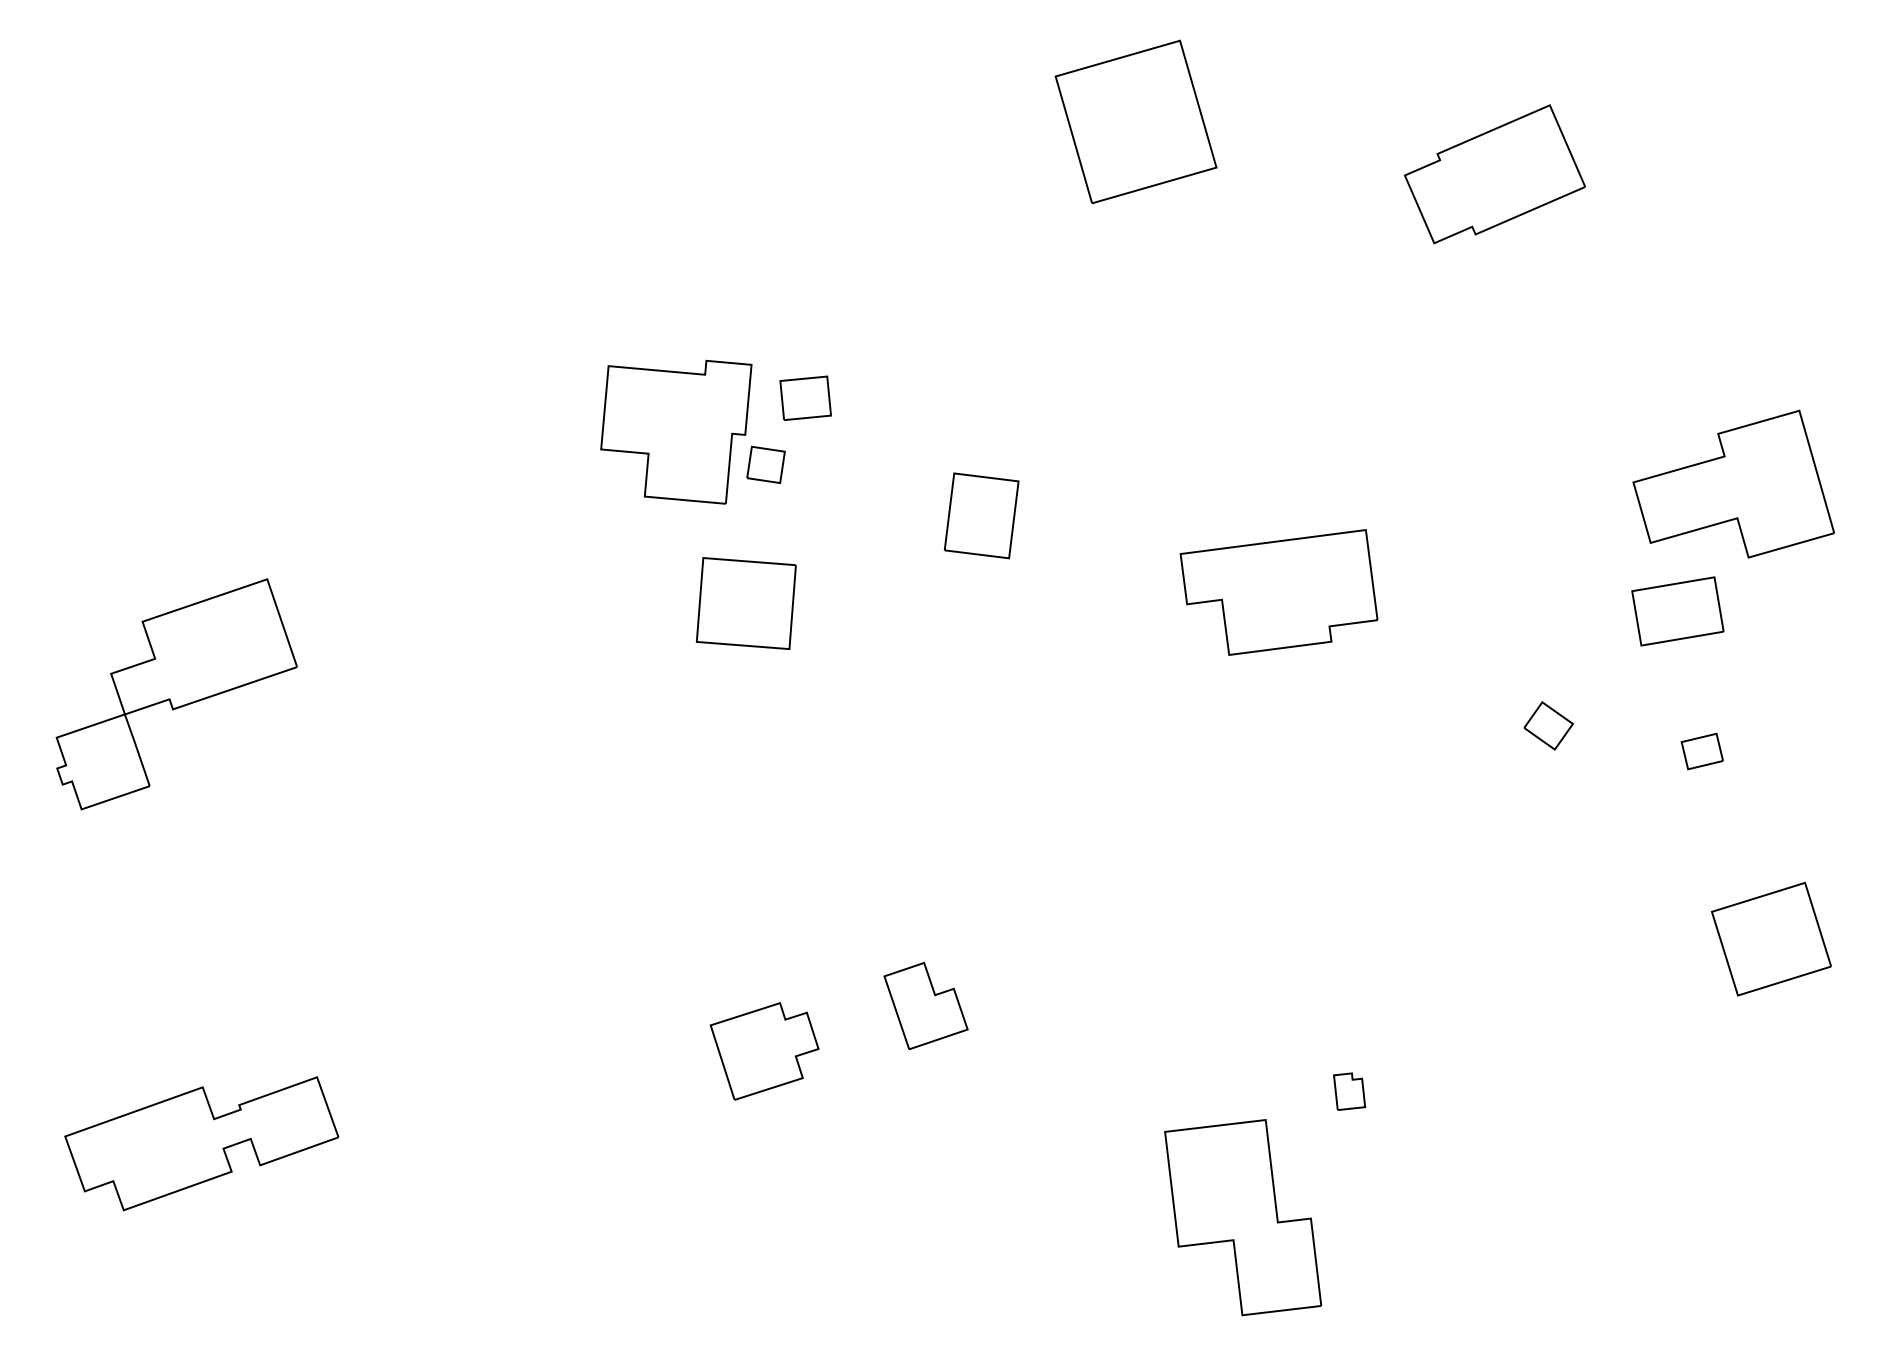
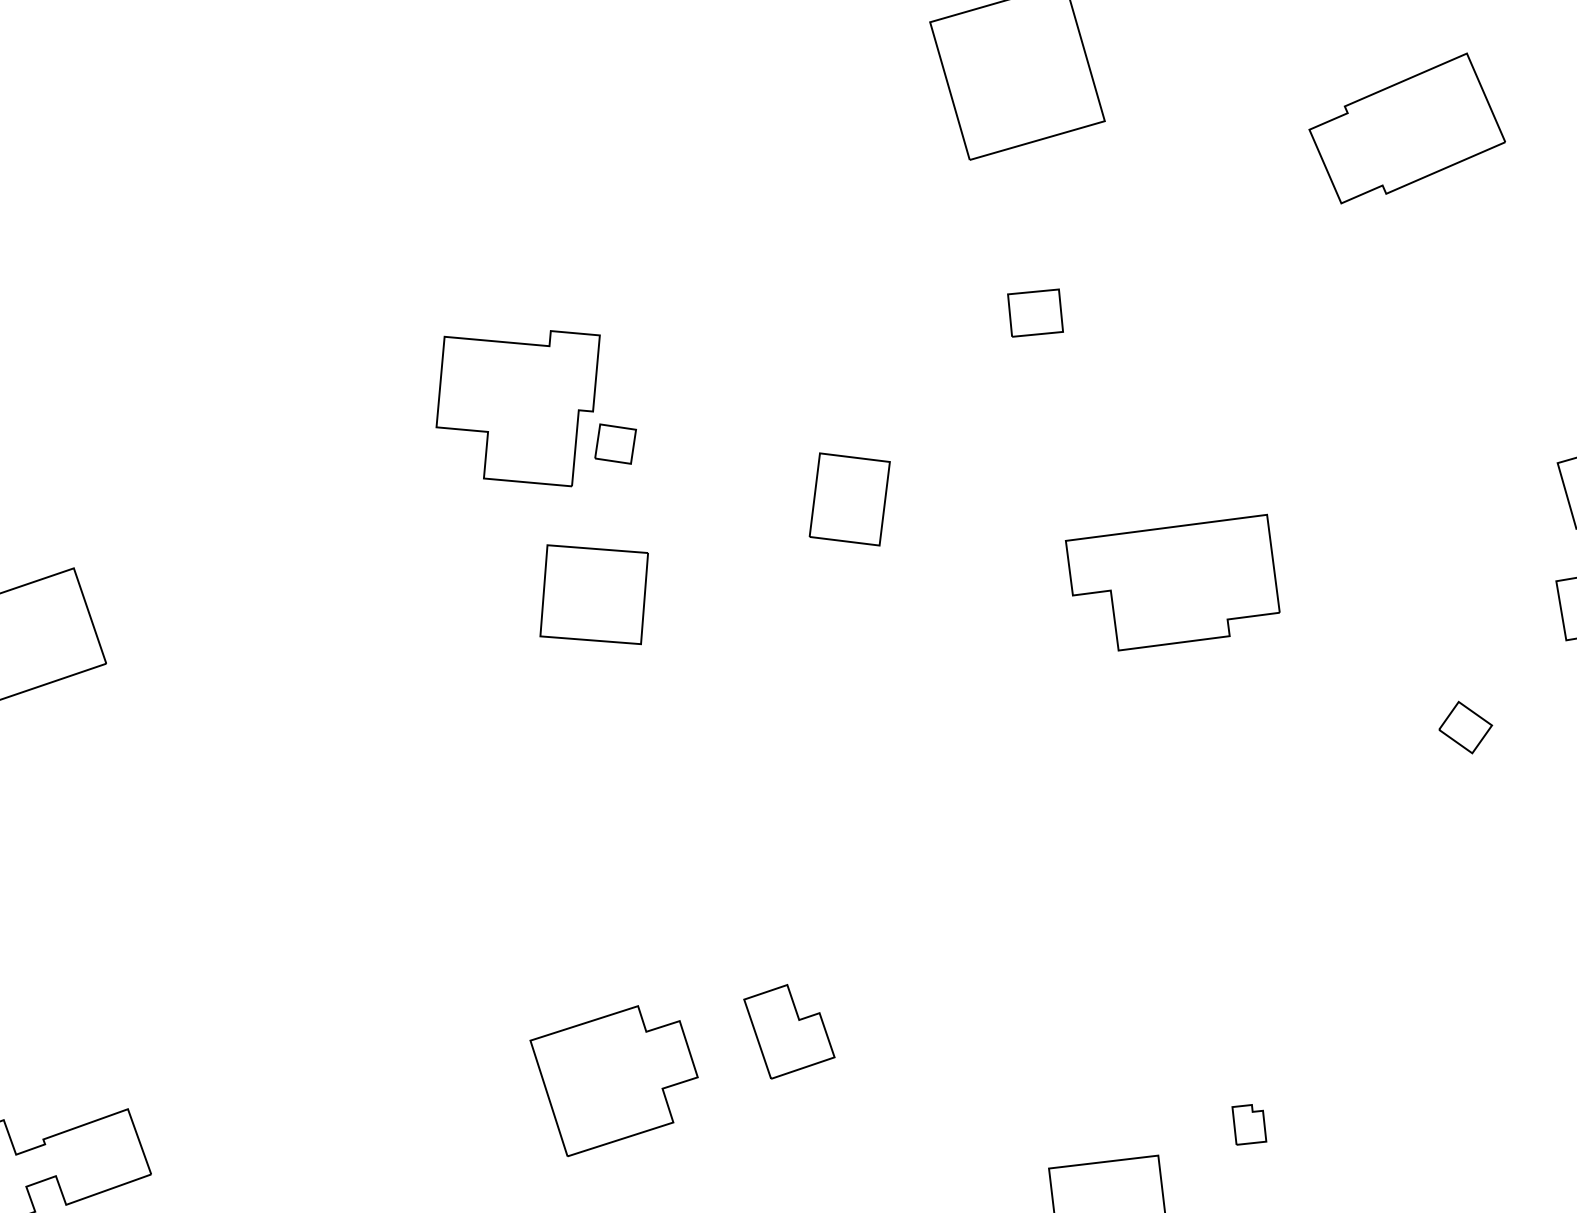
part: (805, 397) -> (1035, 312), moved
part: (764, 1051) -> (613, 1081), size x1.43

